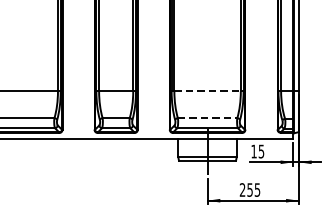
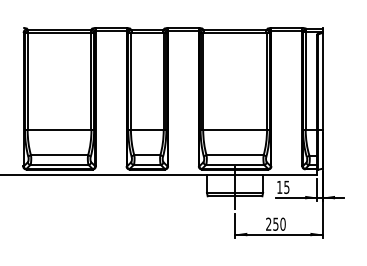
line: (208, 91) -> (235, 129), dashed -> solid
line: (208, 118) -> (235, 155), dashed -> solid
text: (256, 189) -> (282, 223), 255 -> 250

